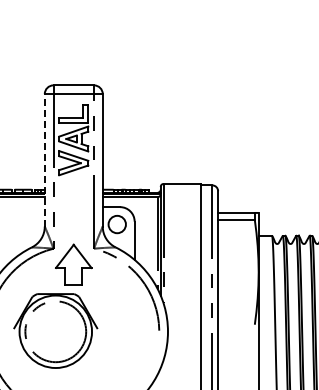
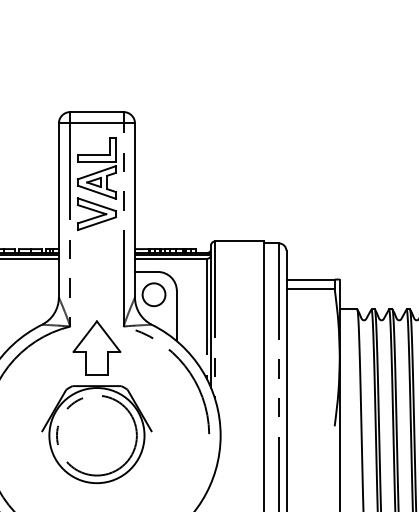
line: (44, 159) -> (58, 209), dashed -> solid
part: (55, 330) -> (96, 433), moved

